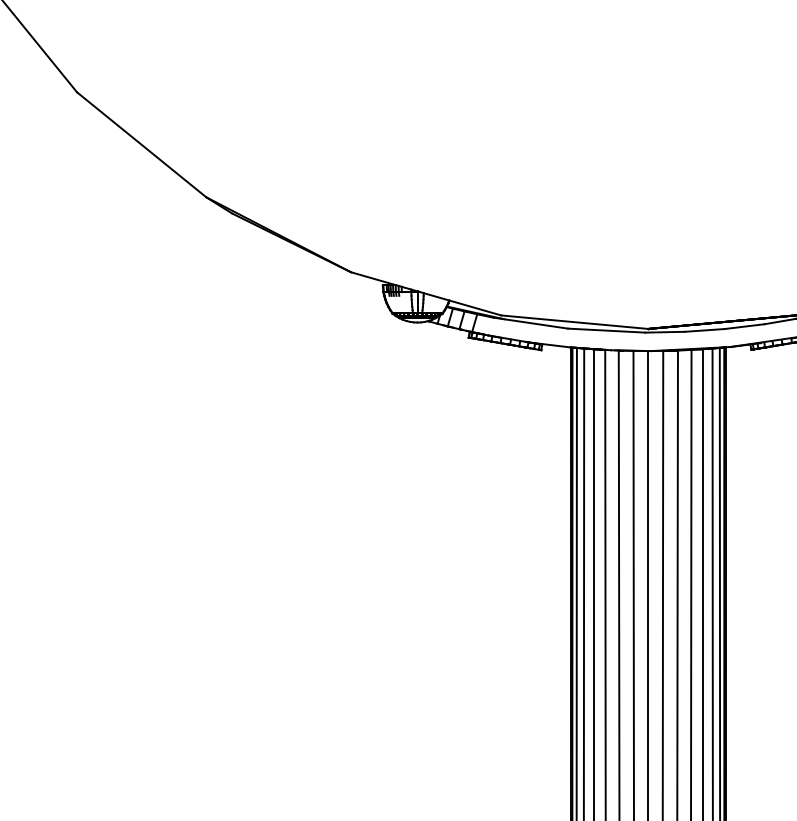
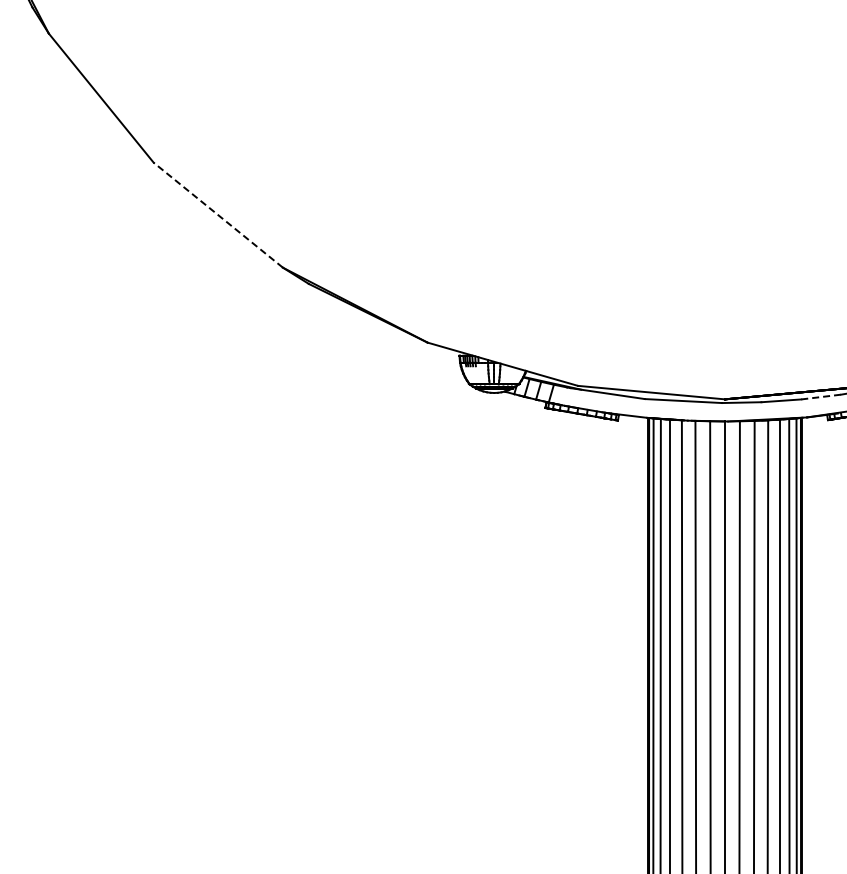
line: (140, 144) -> (217, 214), solid -> dashed
line: (744, 326) -> (821, 396), solid -> dashed

